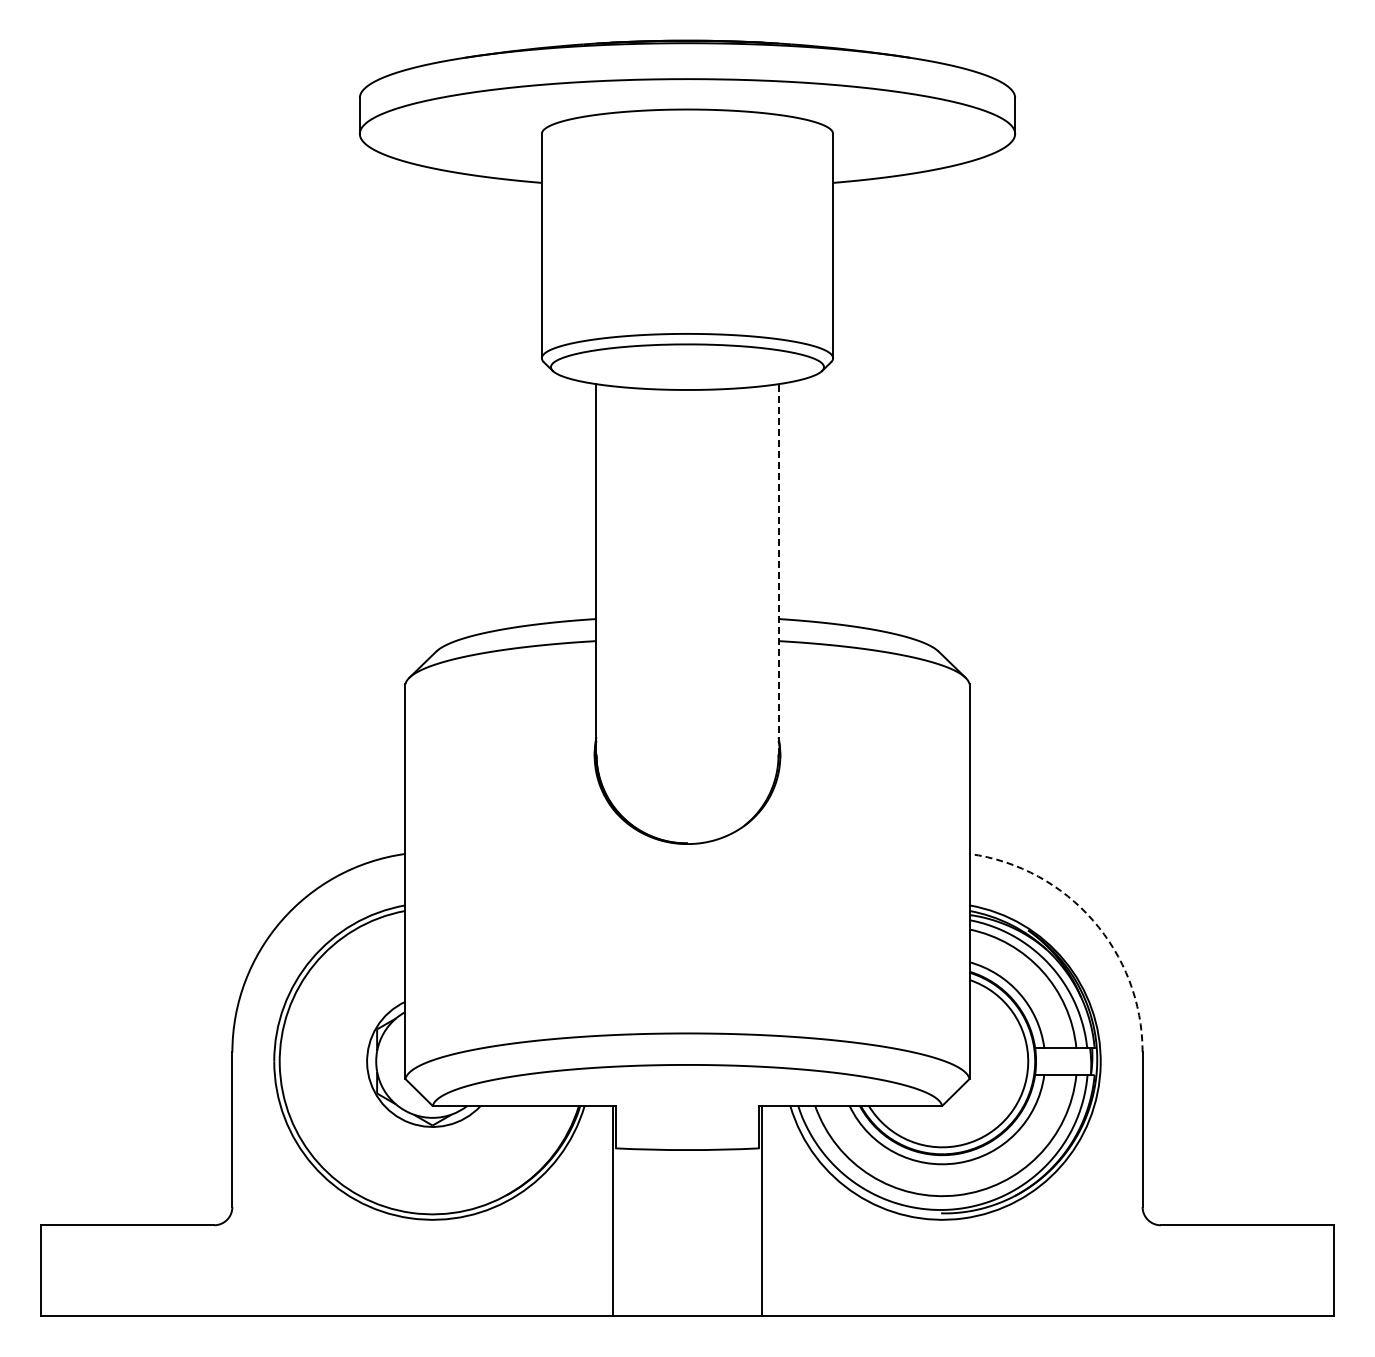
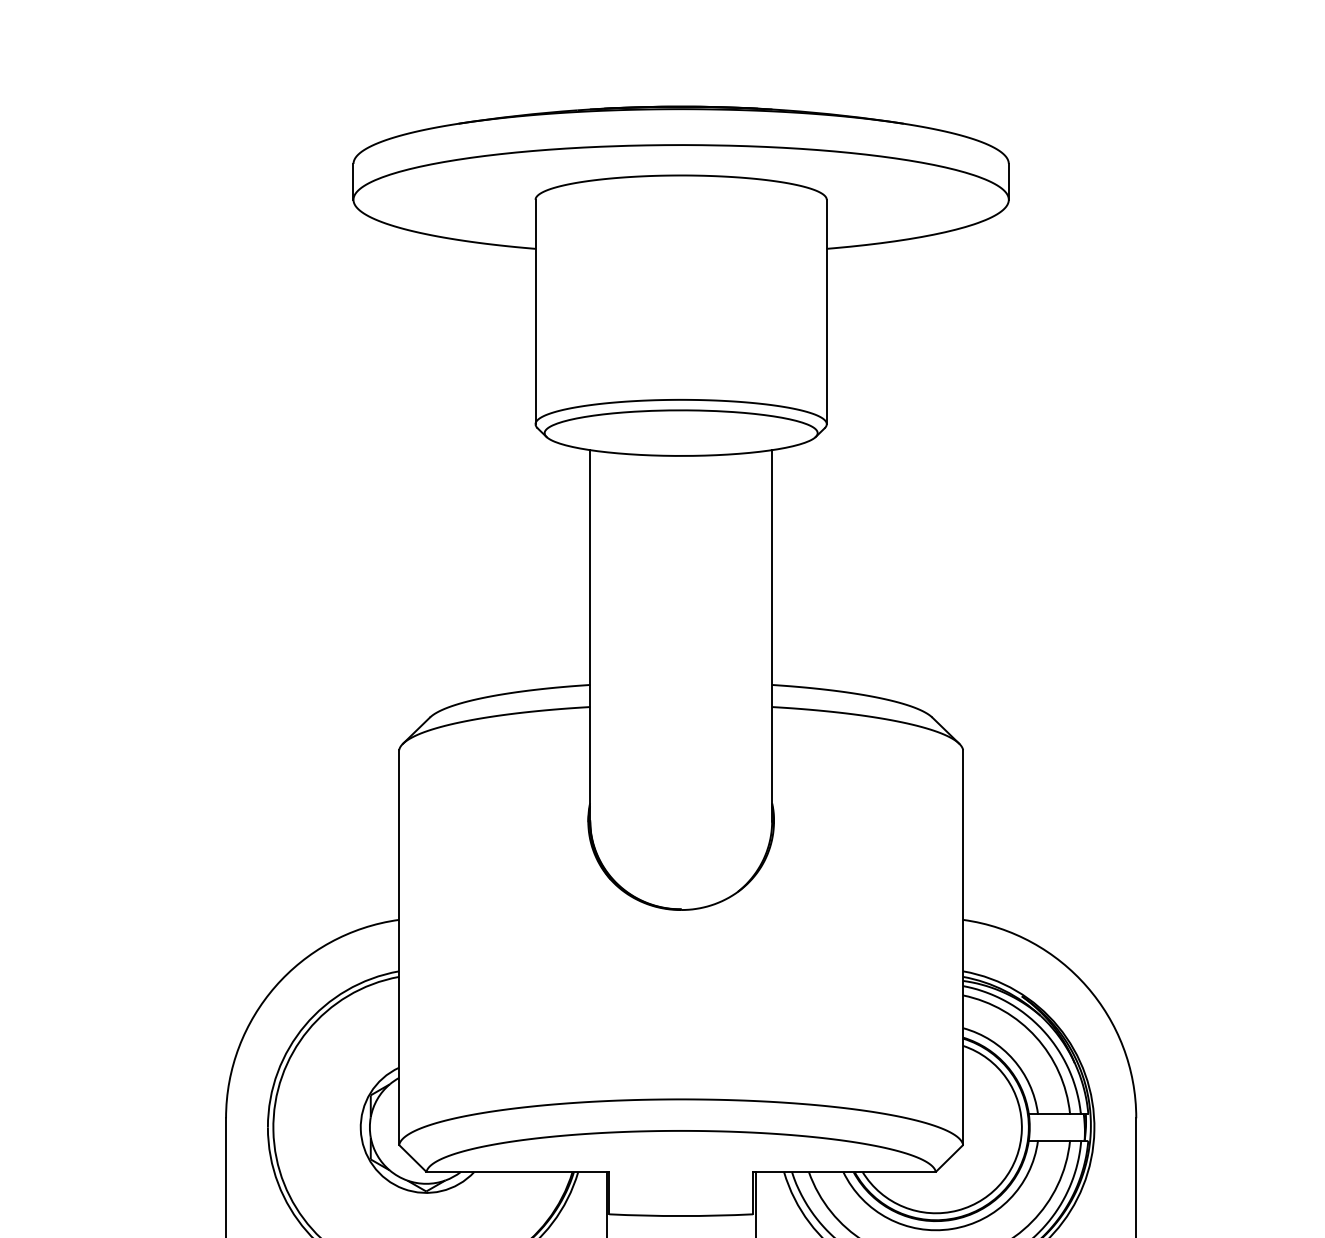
line: (778, 569) -> (772, 635), dashed -> solid
arc: (1093, 920) -> (1087, 986), dashed -> solid

